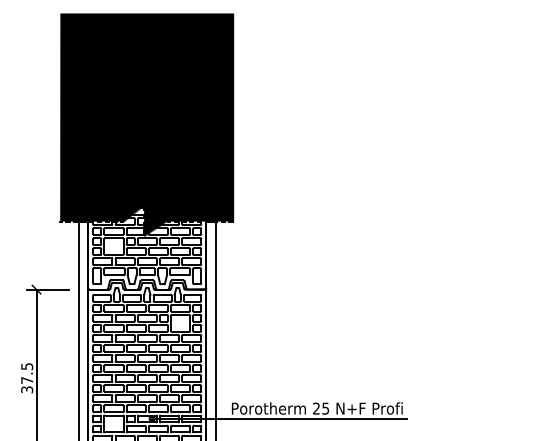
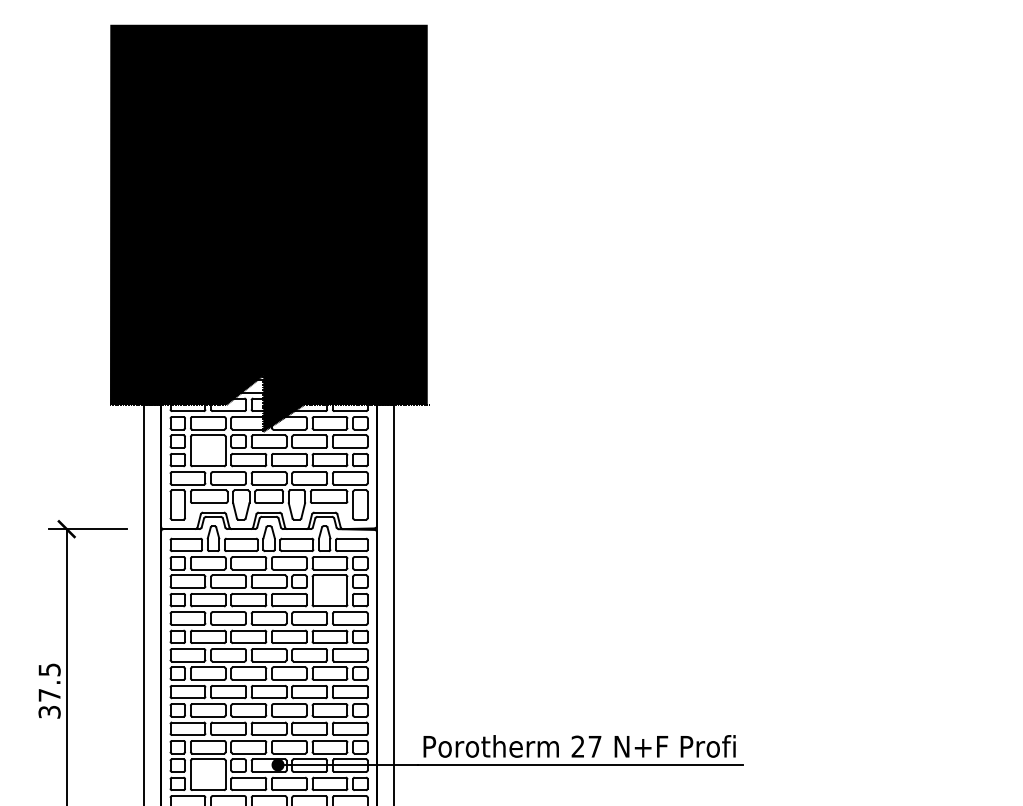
text: (325, 408) -> (594, 746), 25 -> 27

